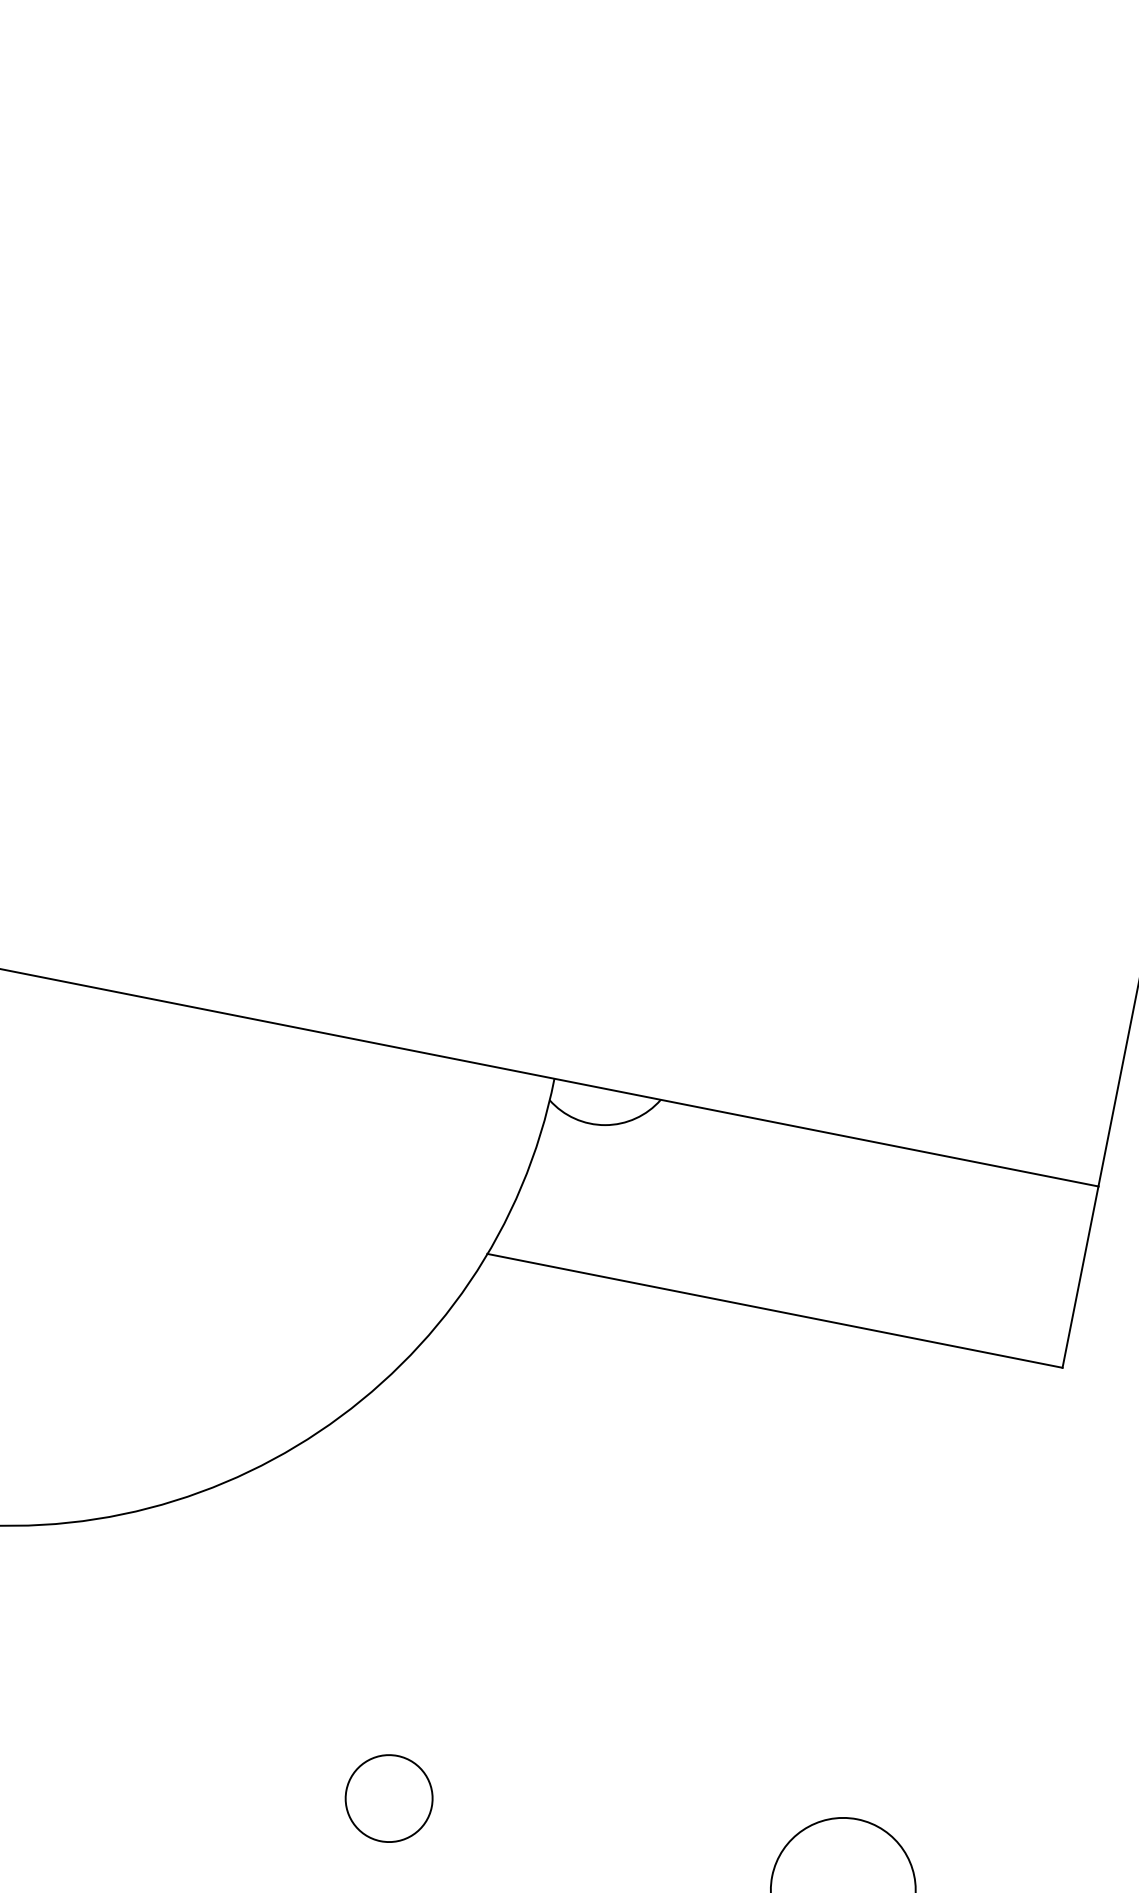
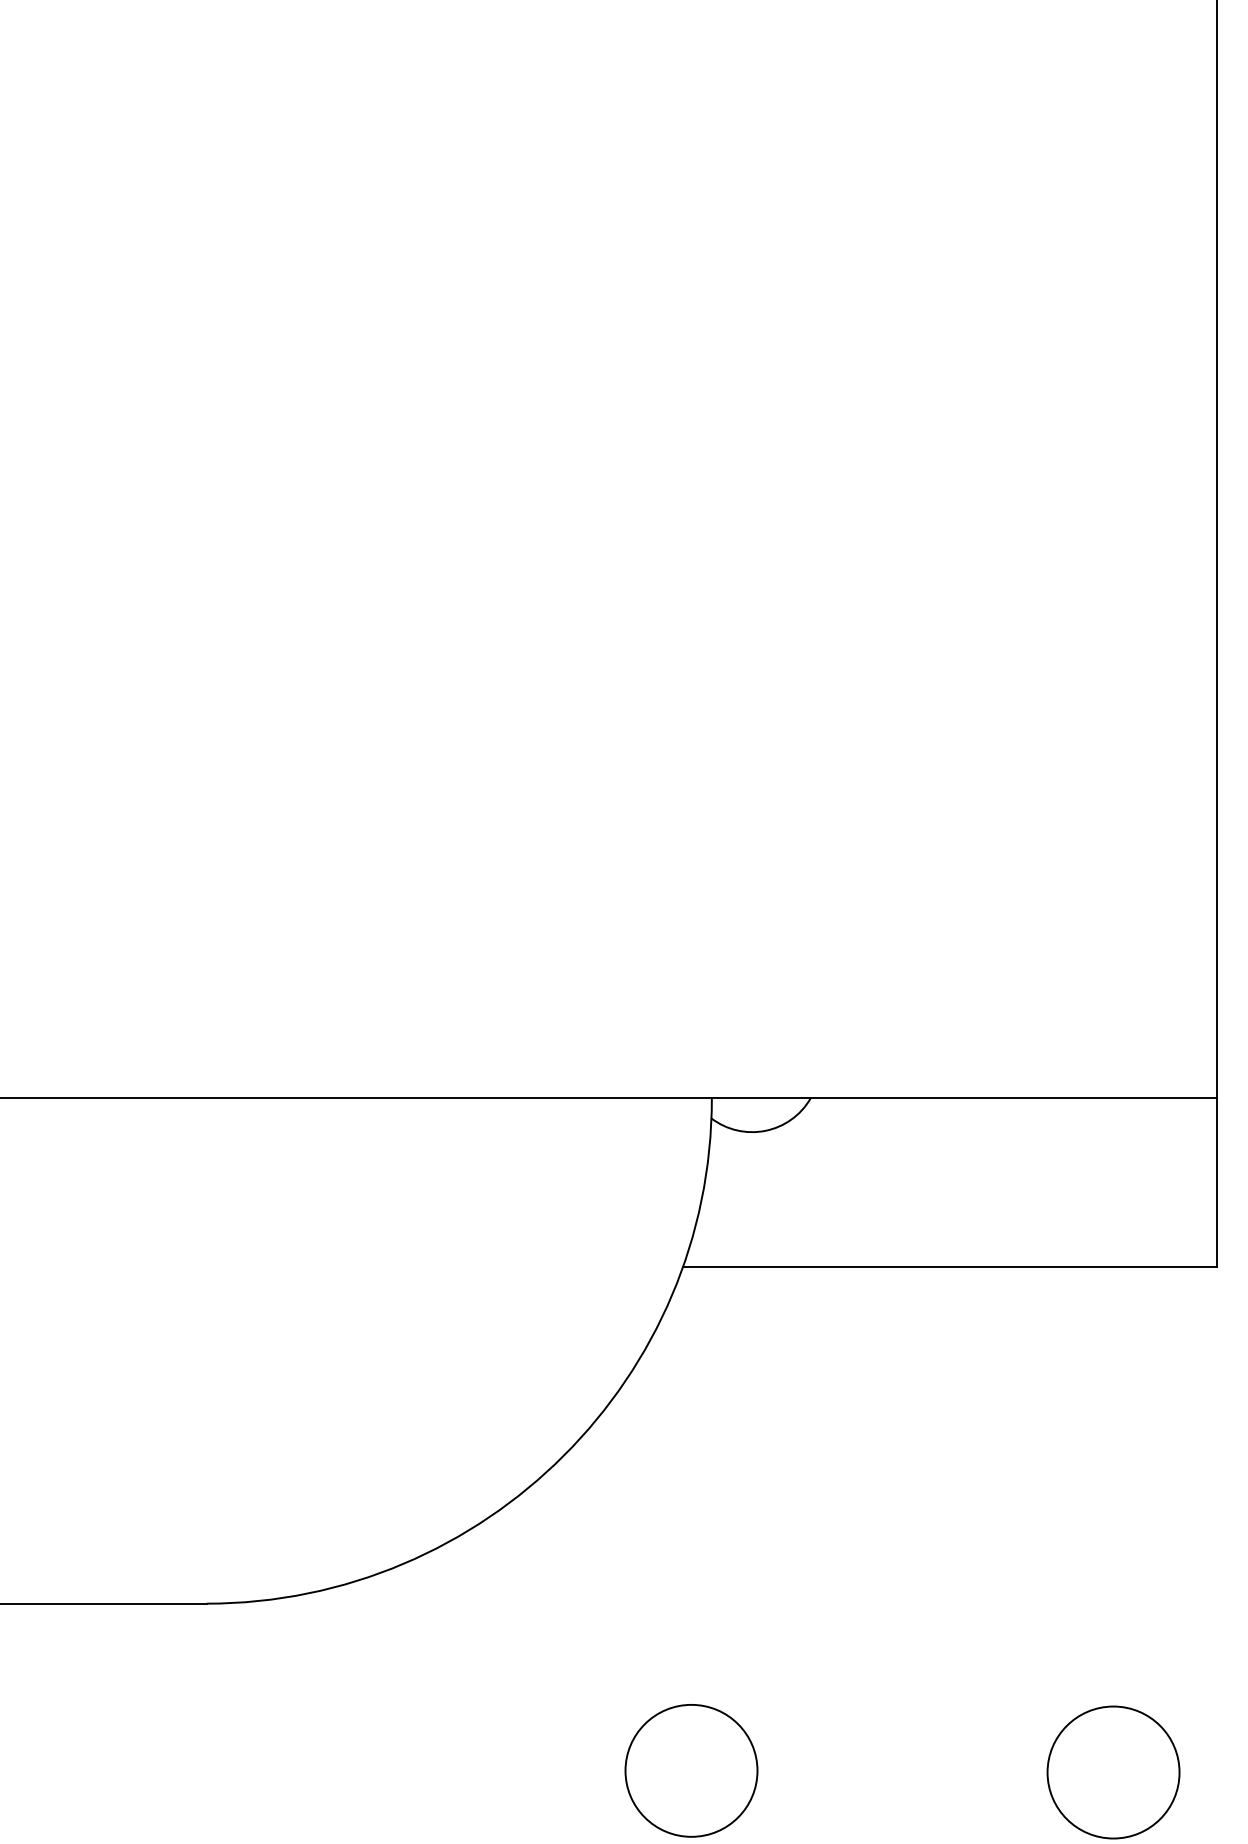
circle: (389, 1798) -> (691, 1770), size x1.67

